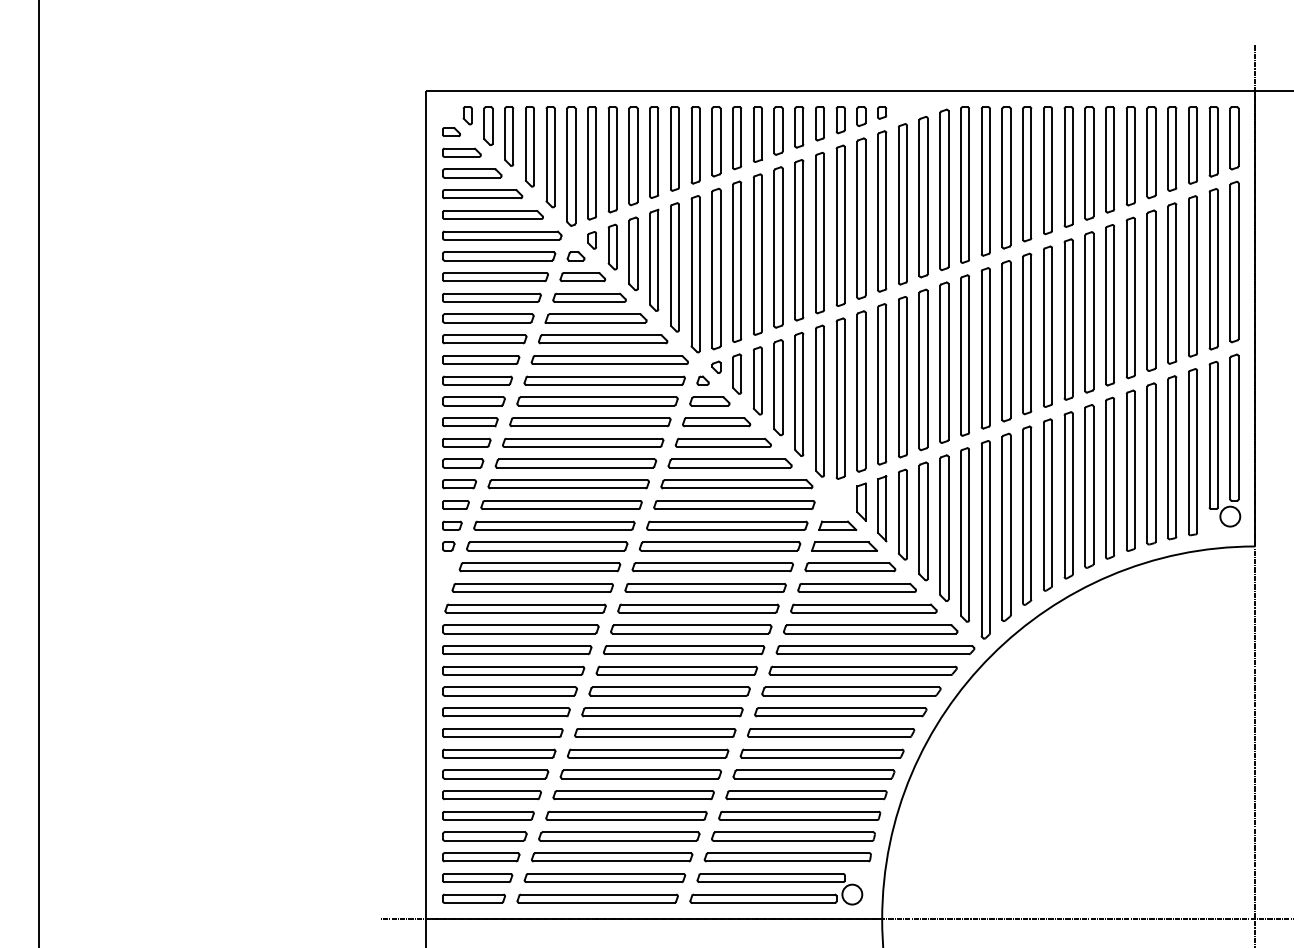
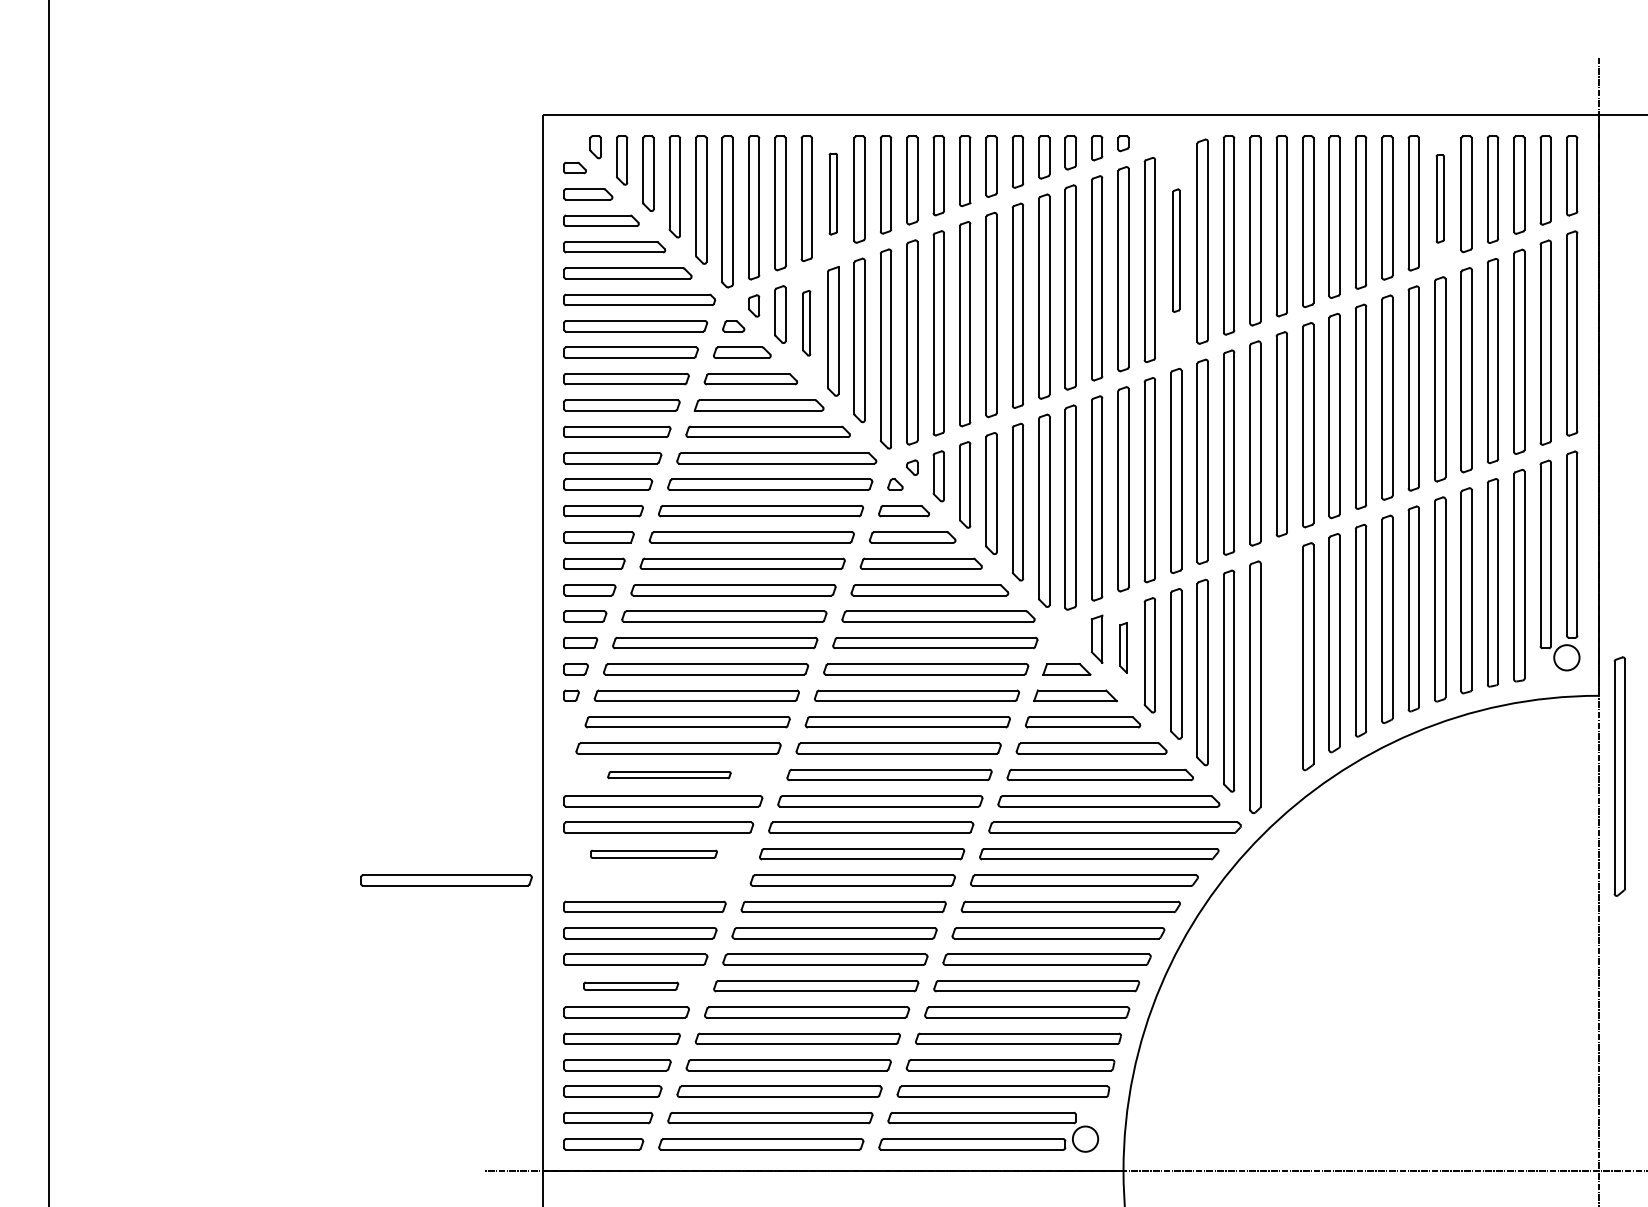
part: (654, 152) -> (833, 193), size x0.7
part: (1131, 155) -> (1440, 198), size x0.7
part: (923, 196) -> (1176, 250), size x0.6
part: (633, 254) -> (806, 323), size x0.7
part: (882, 508) -> (1123, 647), size x0.6
part: (1006, 527) -> (1619, 776), moved
part: (525, 609) -> (669, 775), size x0.6
part: (513, 671) -> (653, 854), size x0.7
part: (509, 691) -> (446, 880), moved
part: (495, 774) -> (631, 986), size x0.7

